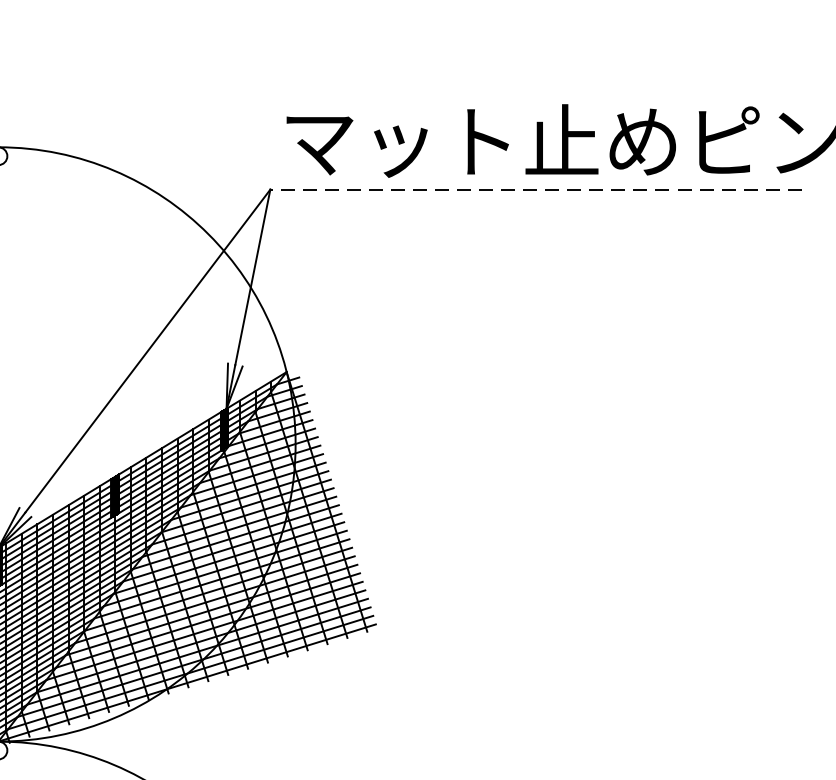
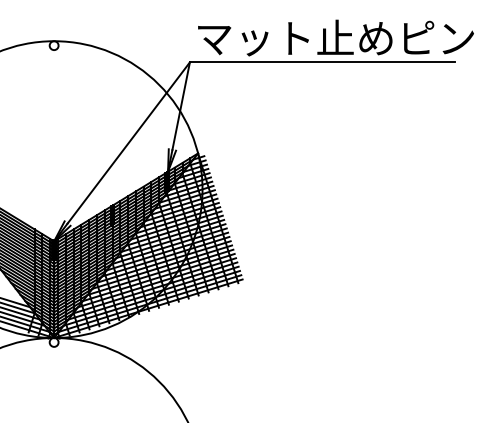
line: (535, 189) -> (322, 62), dashed -> solid

